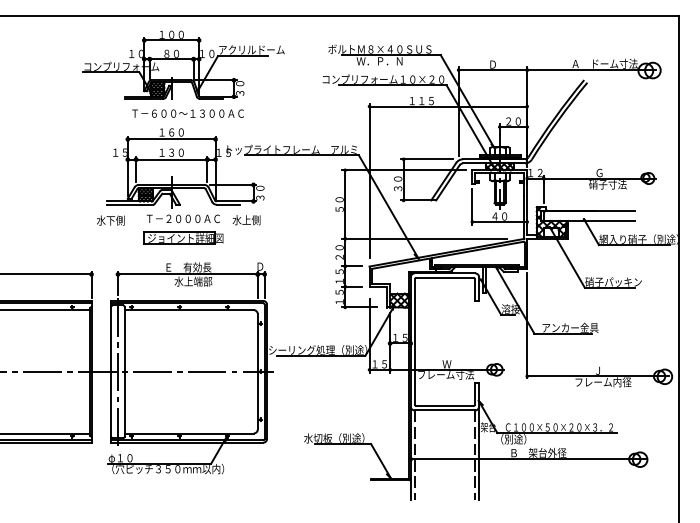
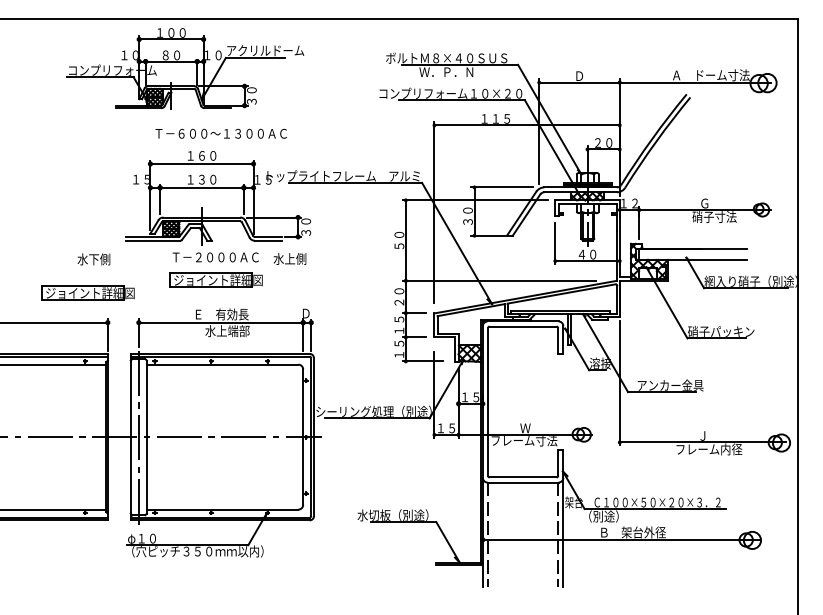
part: (183, 64) -> (185, 67), moved
text: (110, 220) -> (93, 259), moved
part: (74, 248) -> (87, 292), added

